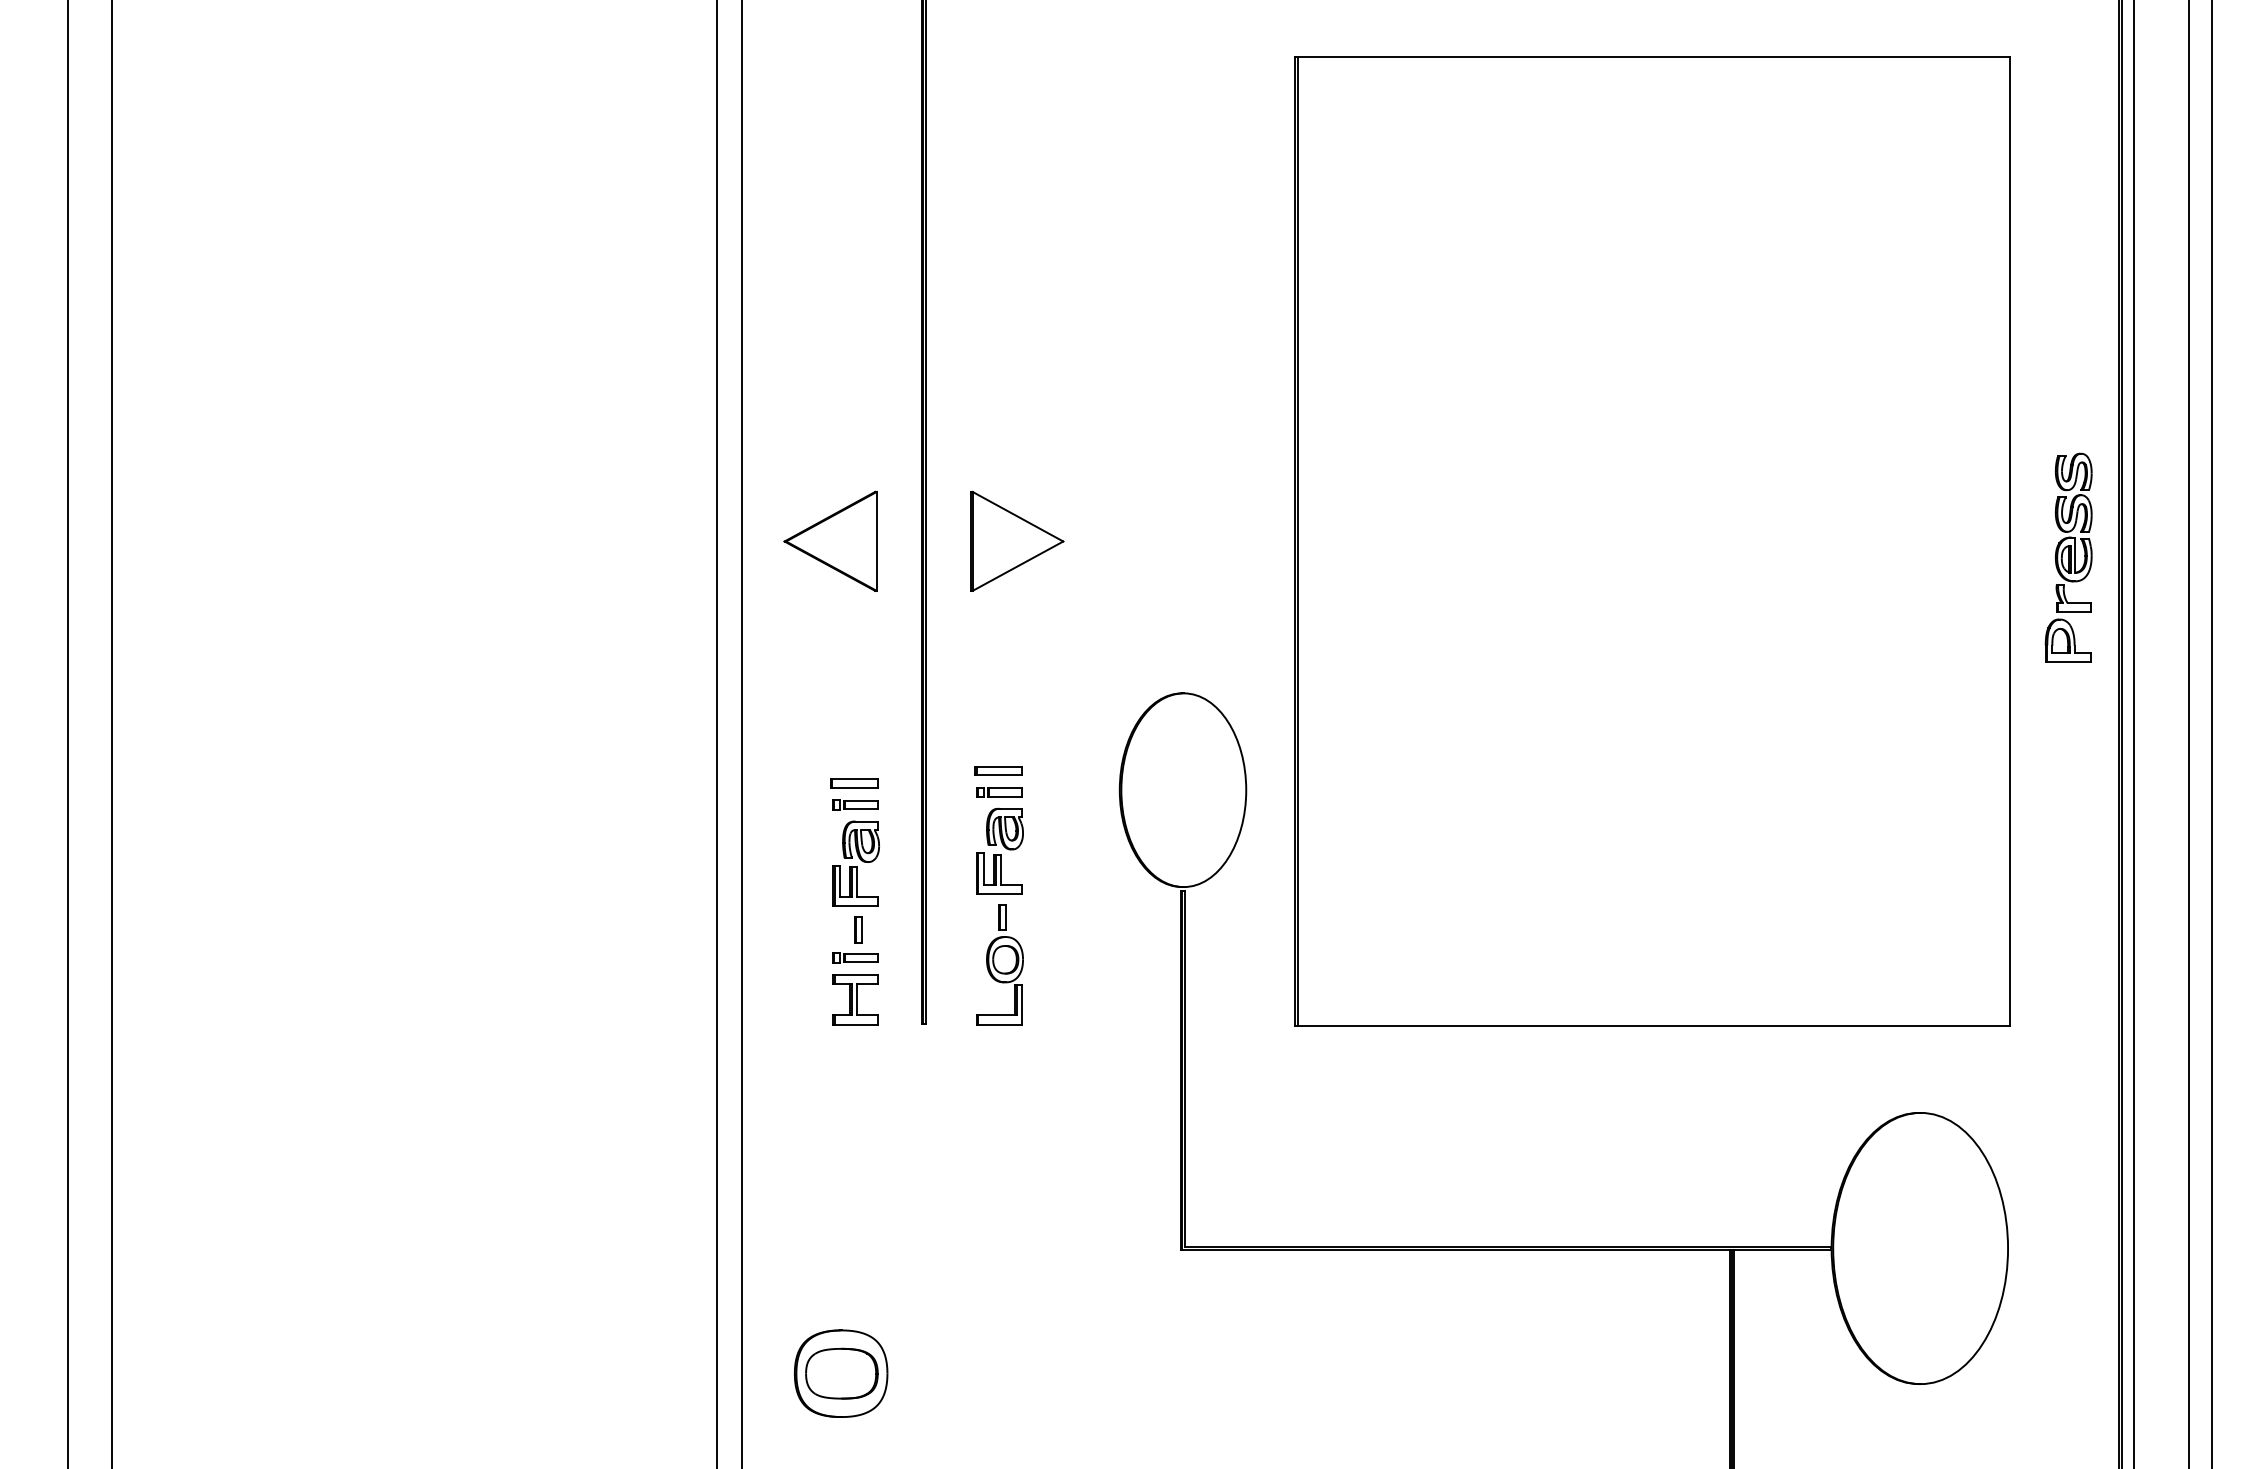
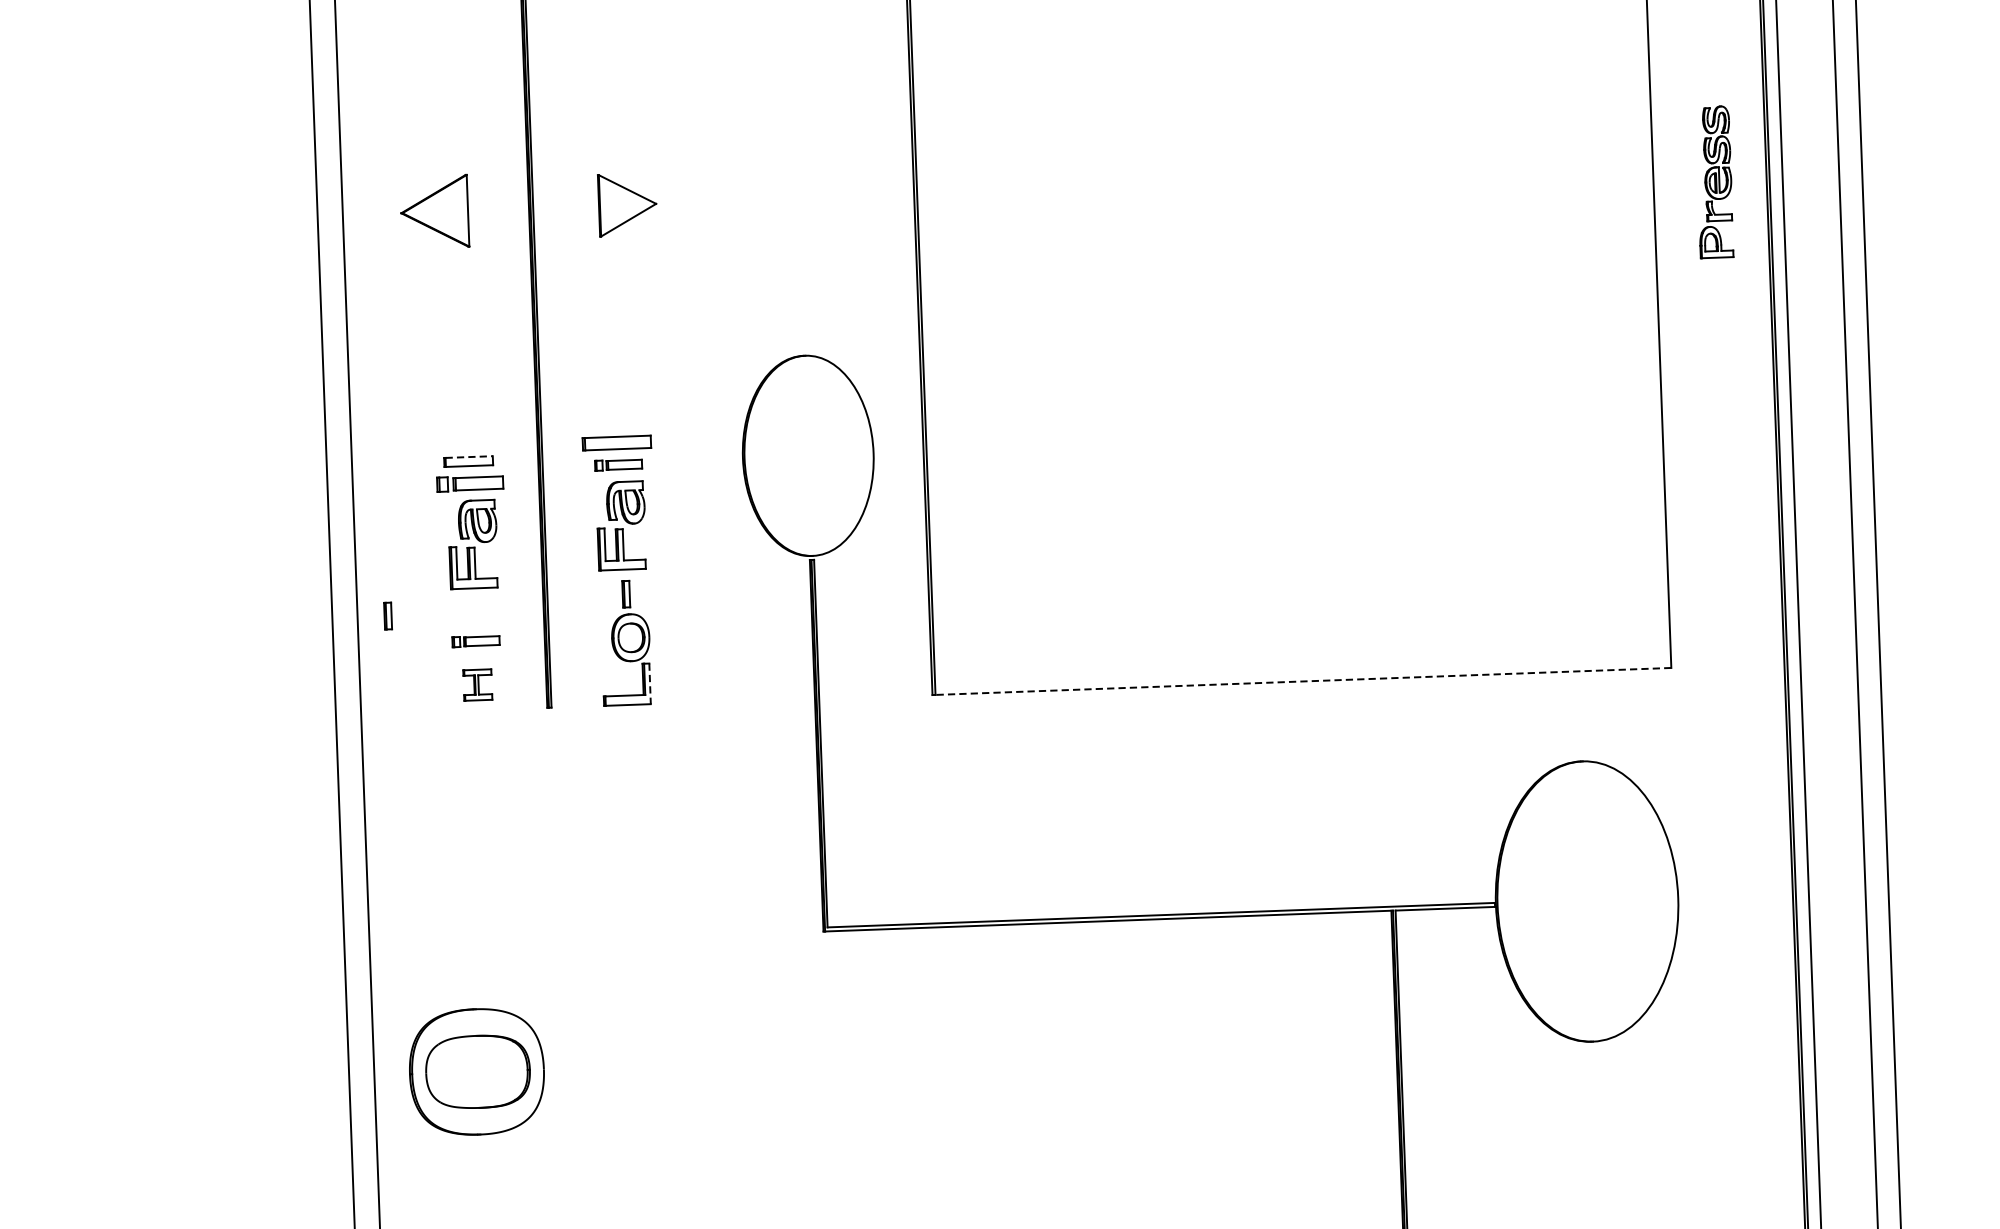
part: (830, 540) -> (434, 211), size x0.7
part: (1017, 540) -> (627, 204), size x0.6
part: (2068, 557) -> (1714, 181), size x0.7
part: (998, 770) -> (616, 442), size x1.4
line: (855, 779) -> (469, 457), solid -> dashed
part: (855, 804) -> (470, 483), size x1.4
part: (858, 929) -> (388, 615), moved
part: (855, 999) -> (477, 684), size x0.6
line: (1022, 1004) -> (650, 683), solid -> dashed
line: (1653, 1025) -> (1303, 681), solid -> dashed
part: (841, 1373) -> (477, 1071), size x1.4

